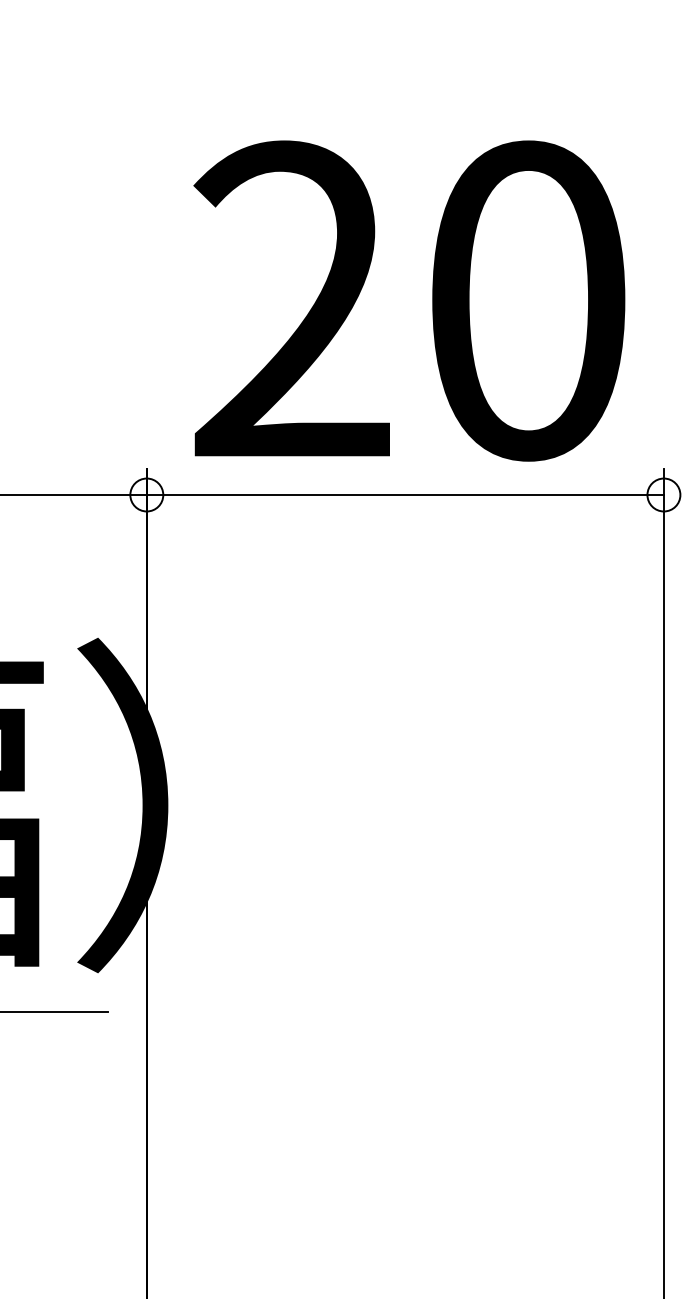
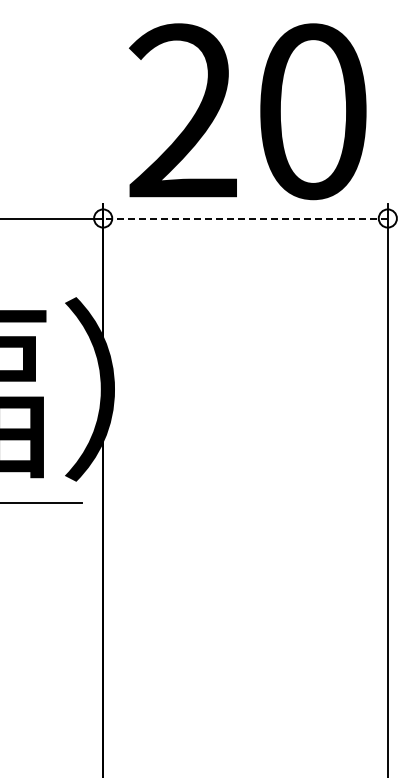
line: (405, 494) -> (245, 218), solid -> dashed

